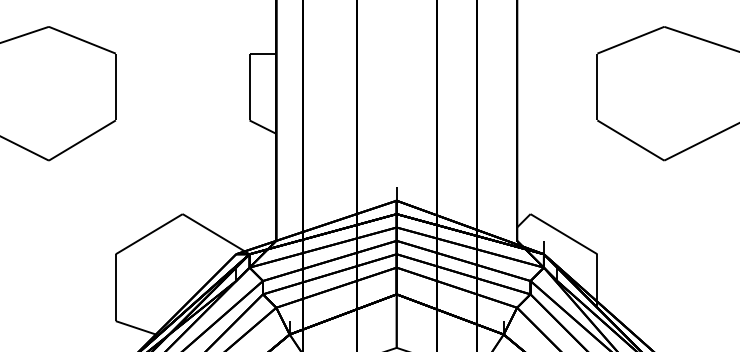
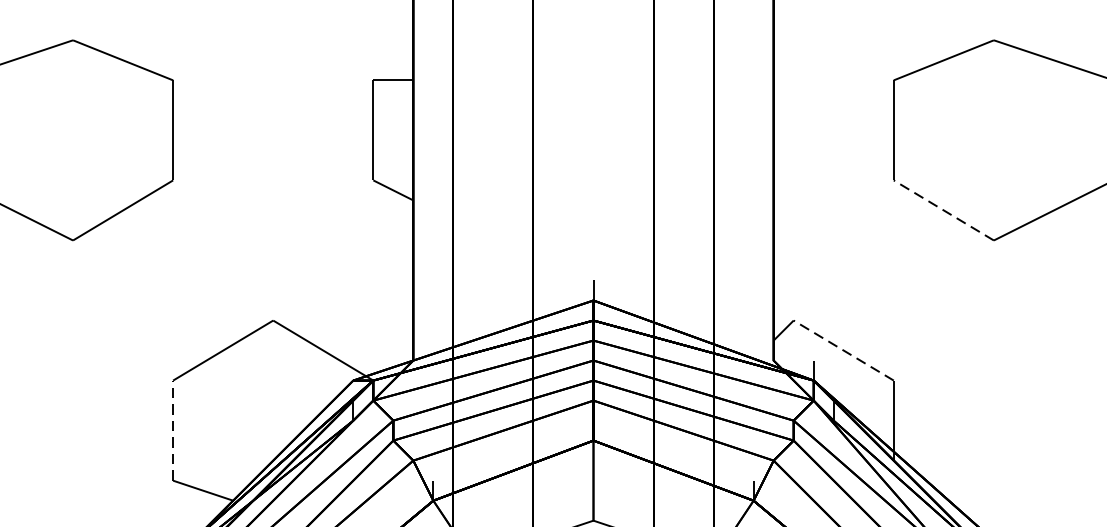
line: (630, 140) -> (943, 210), solid -> dashed
line: (563, 233) -> (843, 349), solid -> dashed
line: (115, 287) -> (172, 430), solid -> dashed

